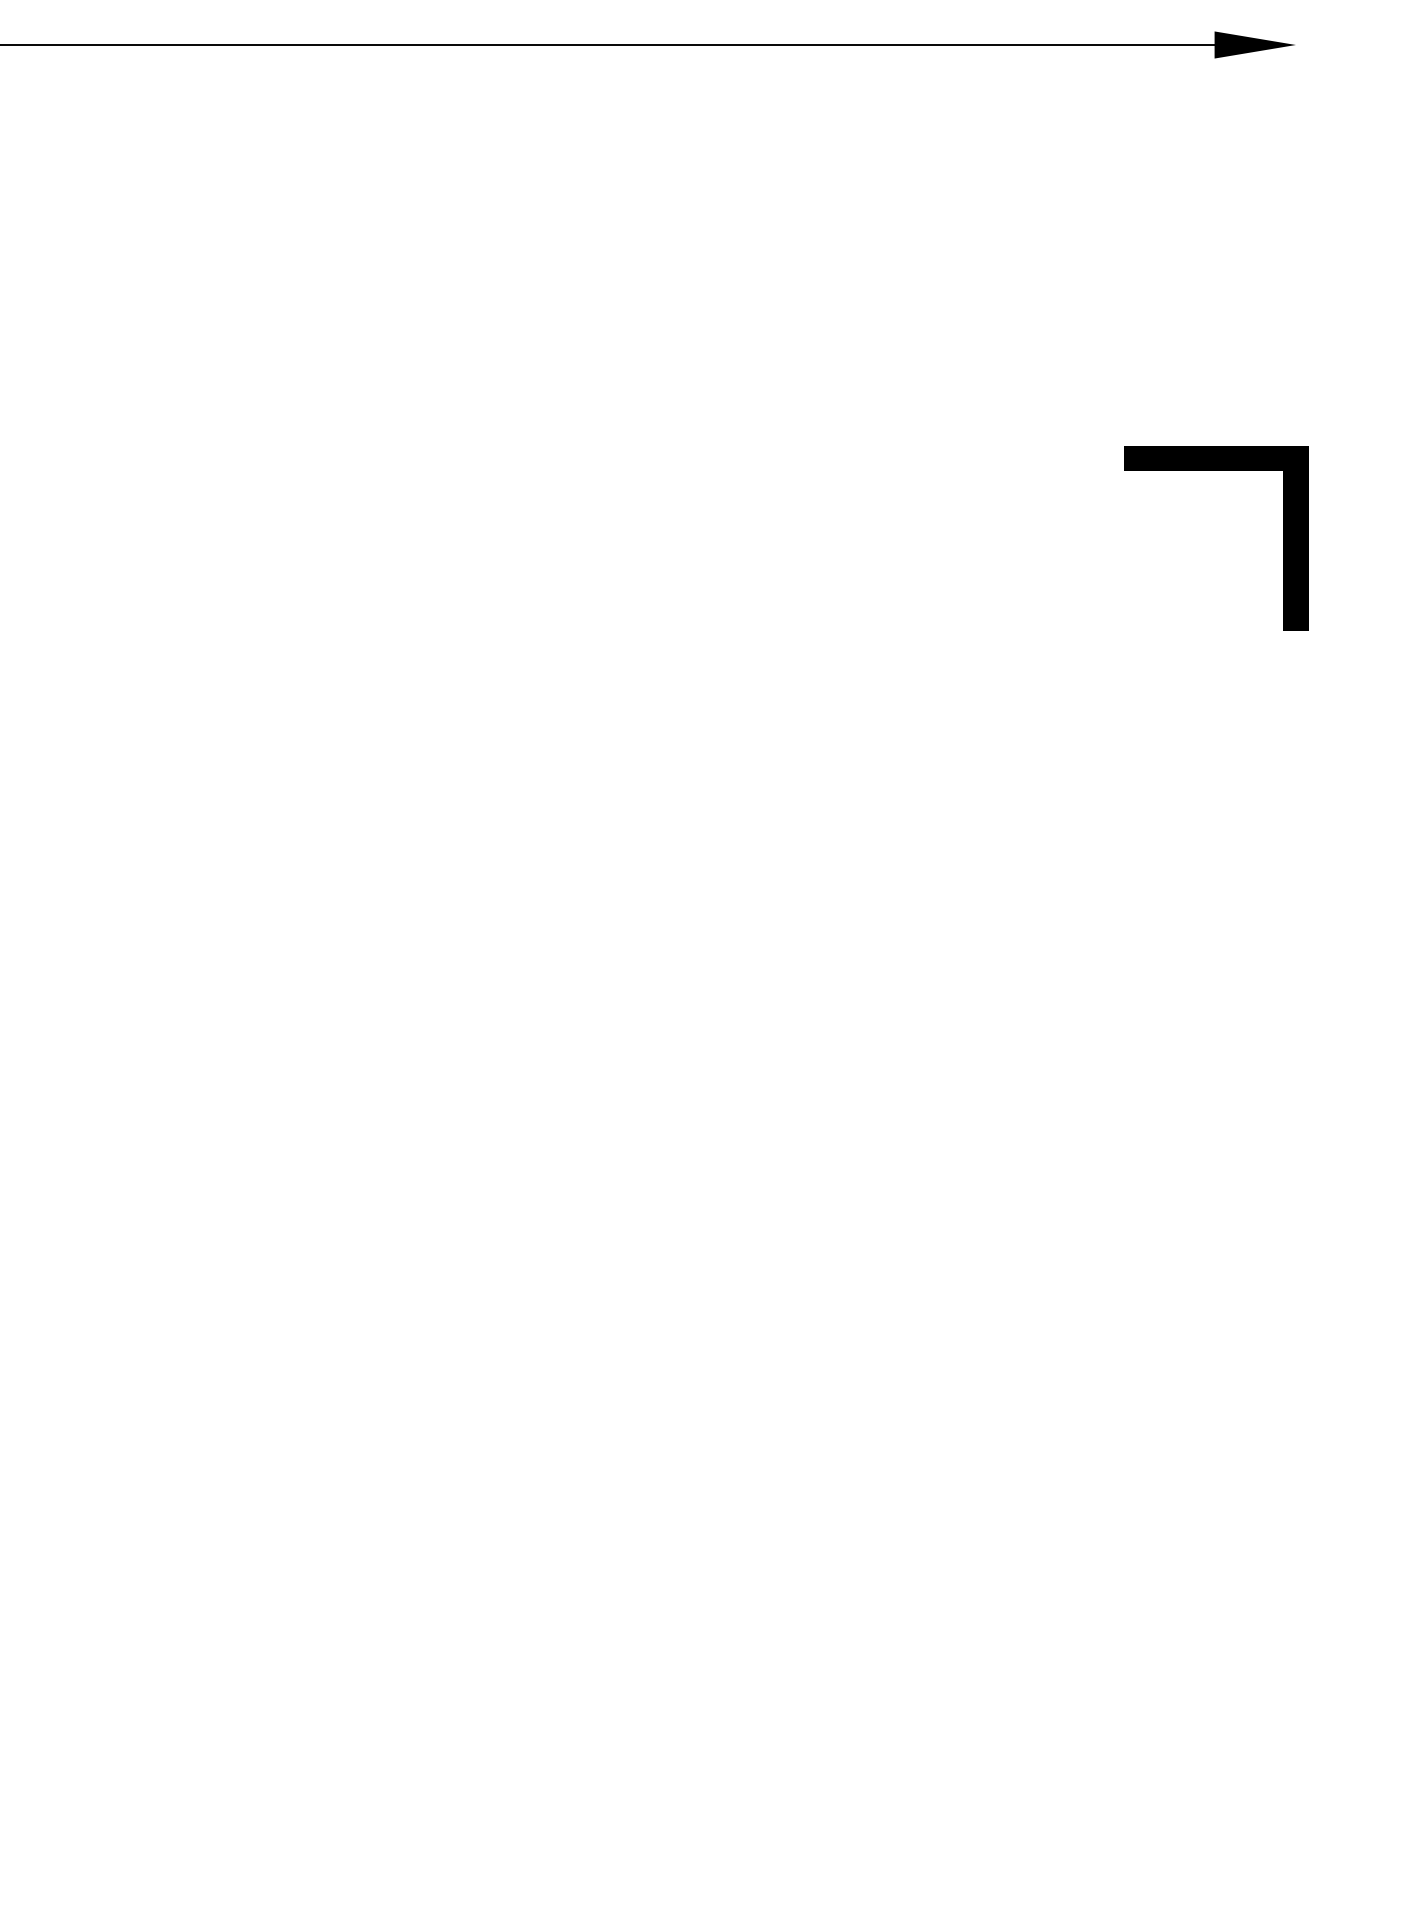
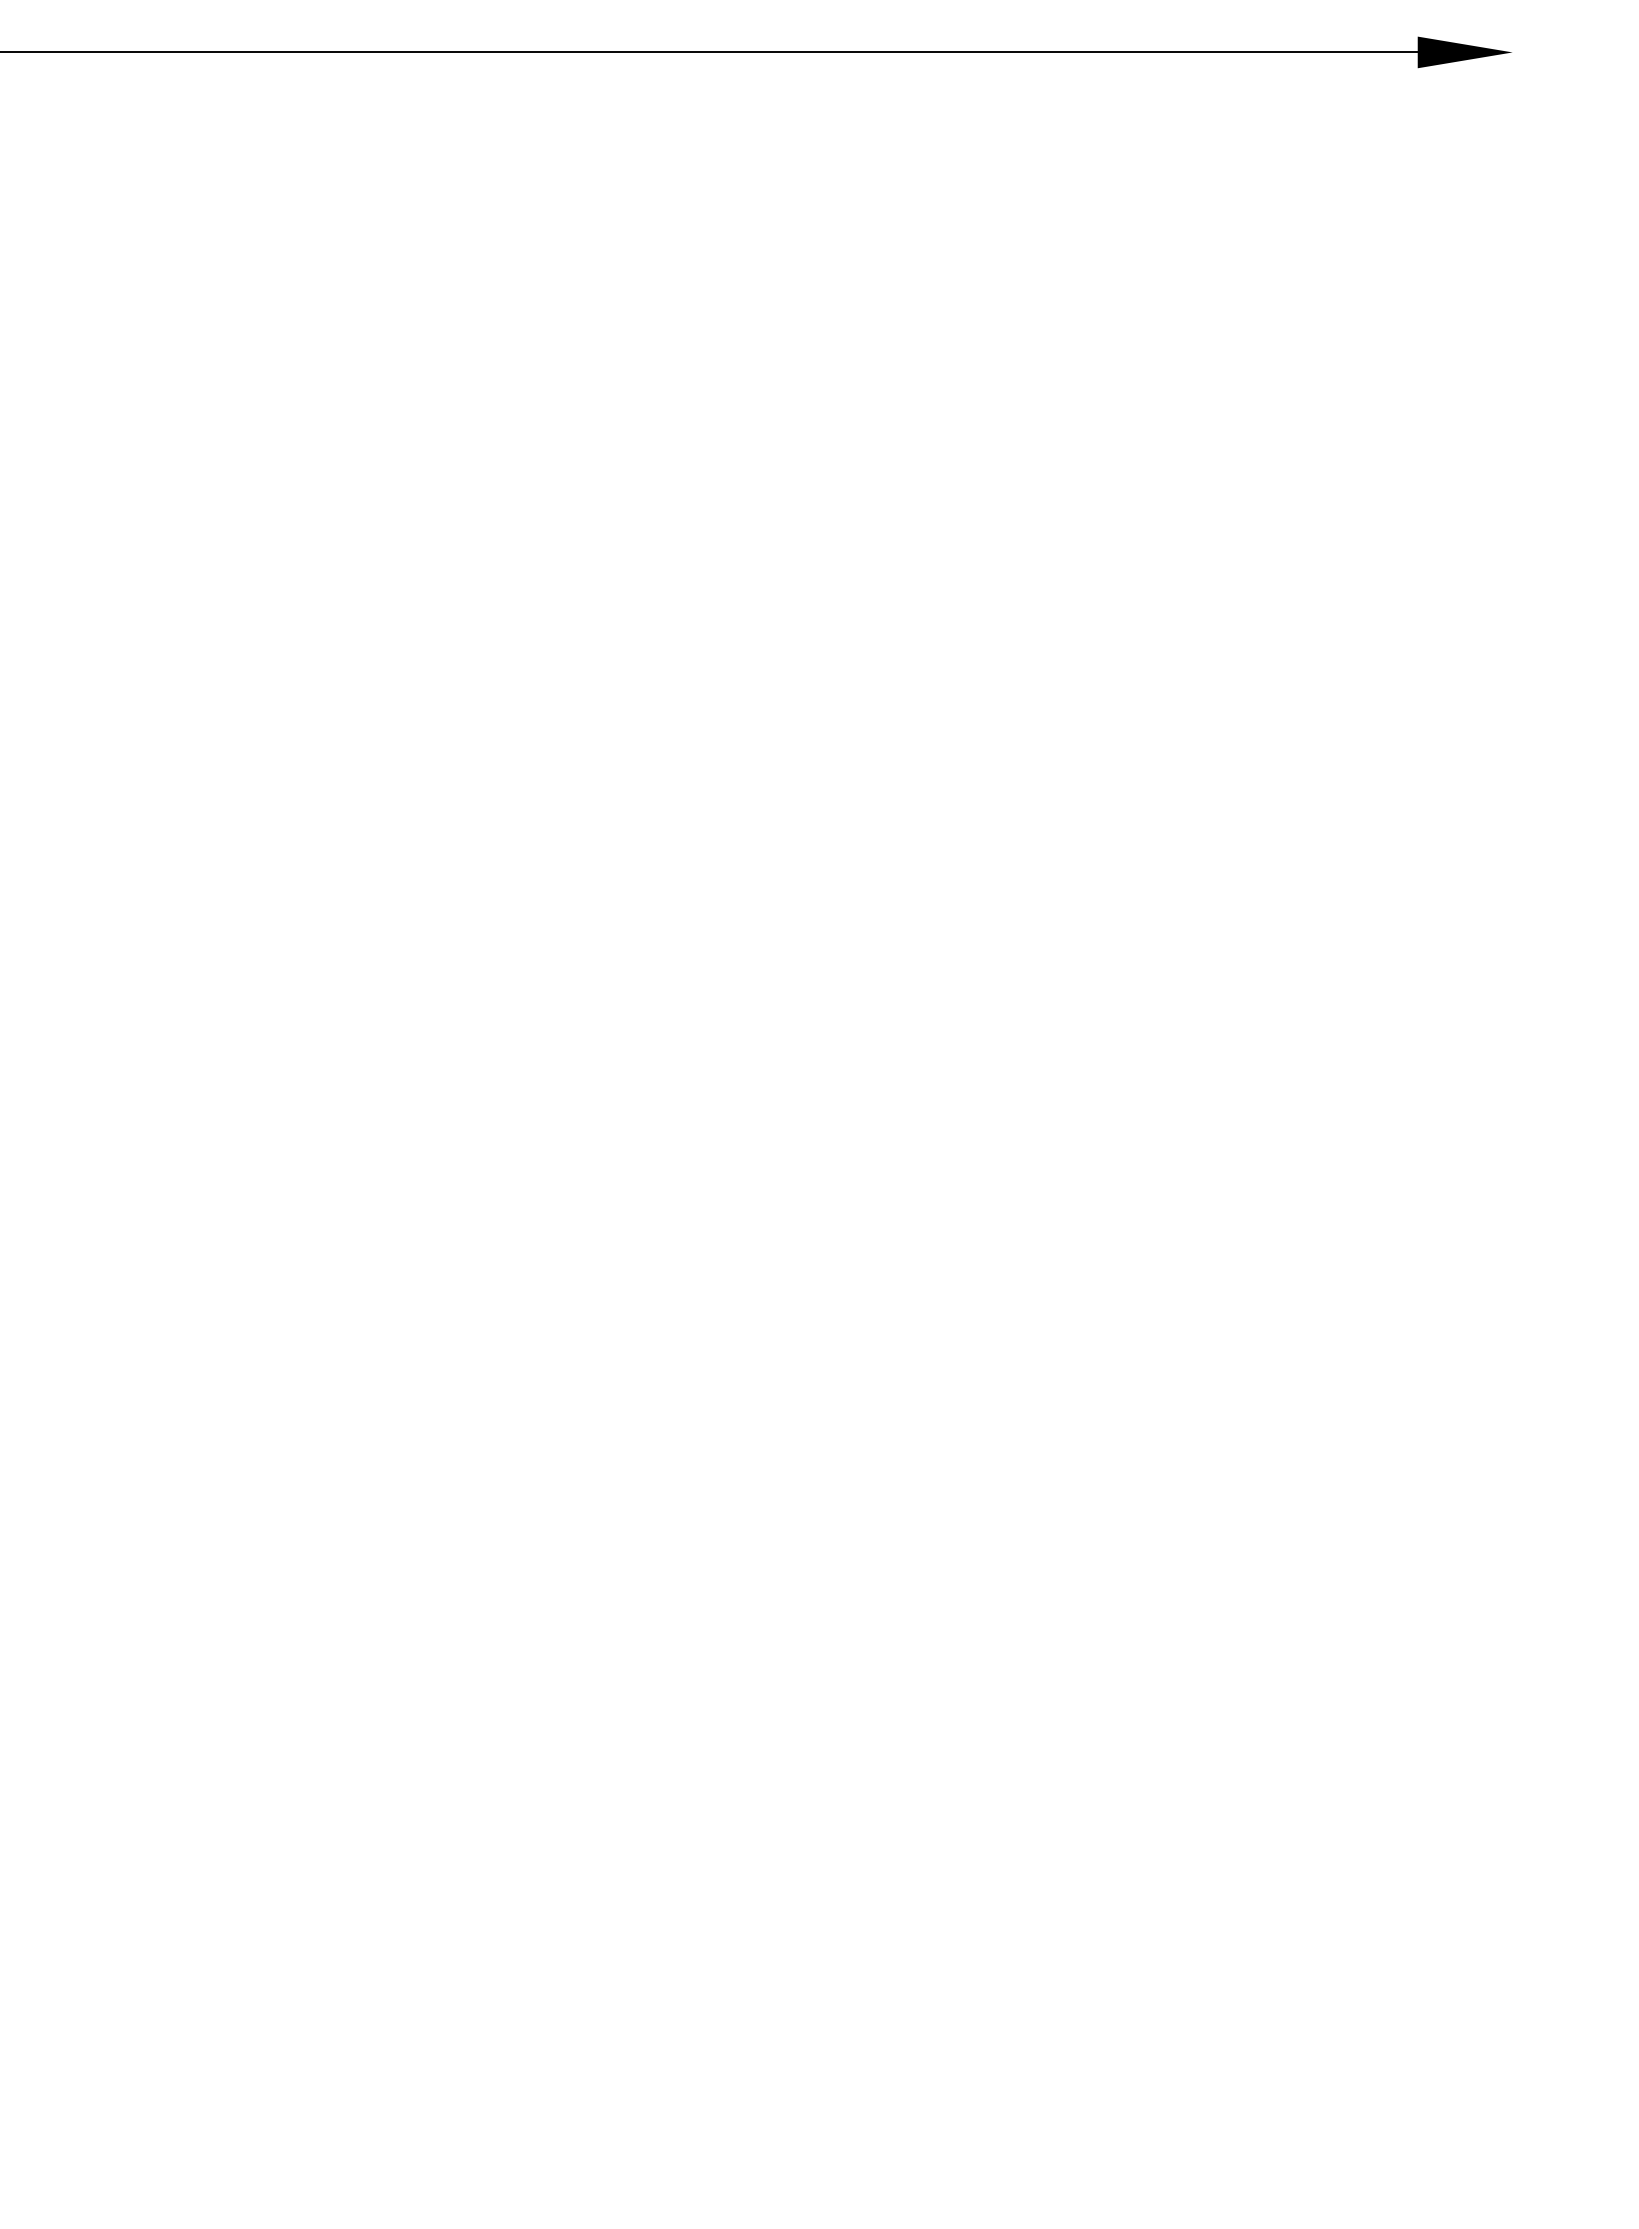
line: (1283, 538) -> (1498, 628), removed

